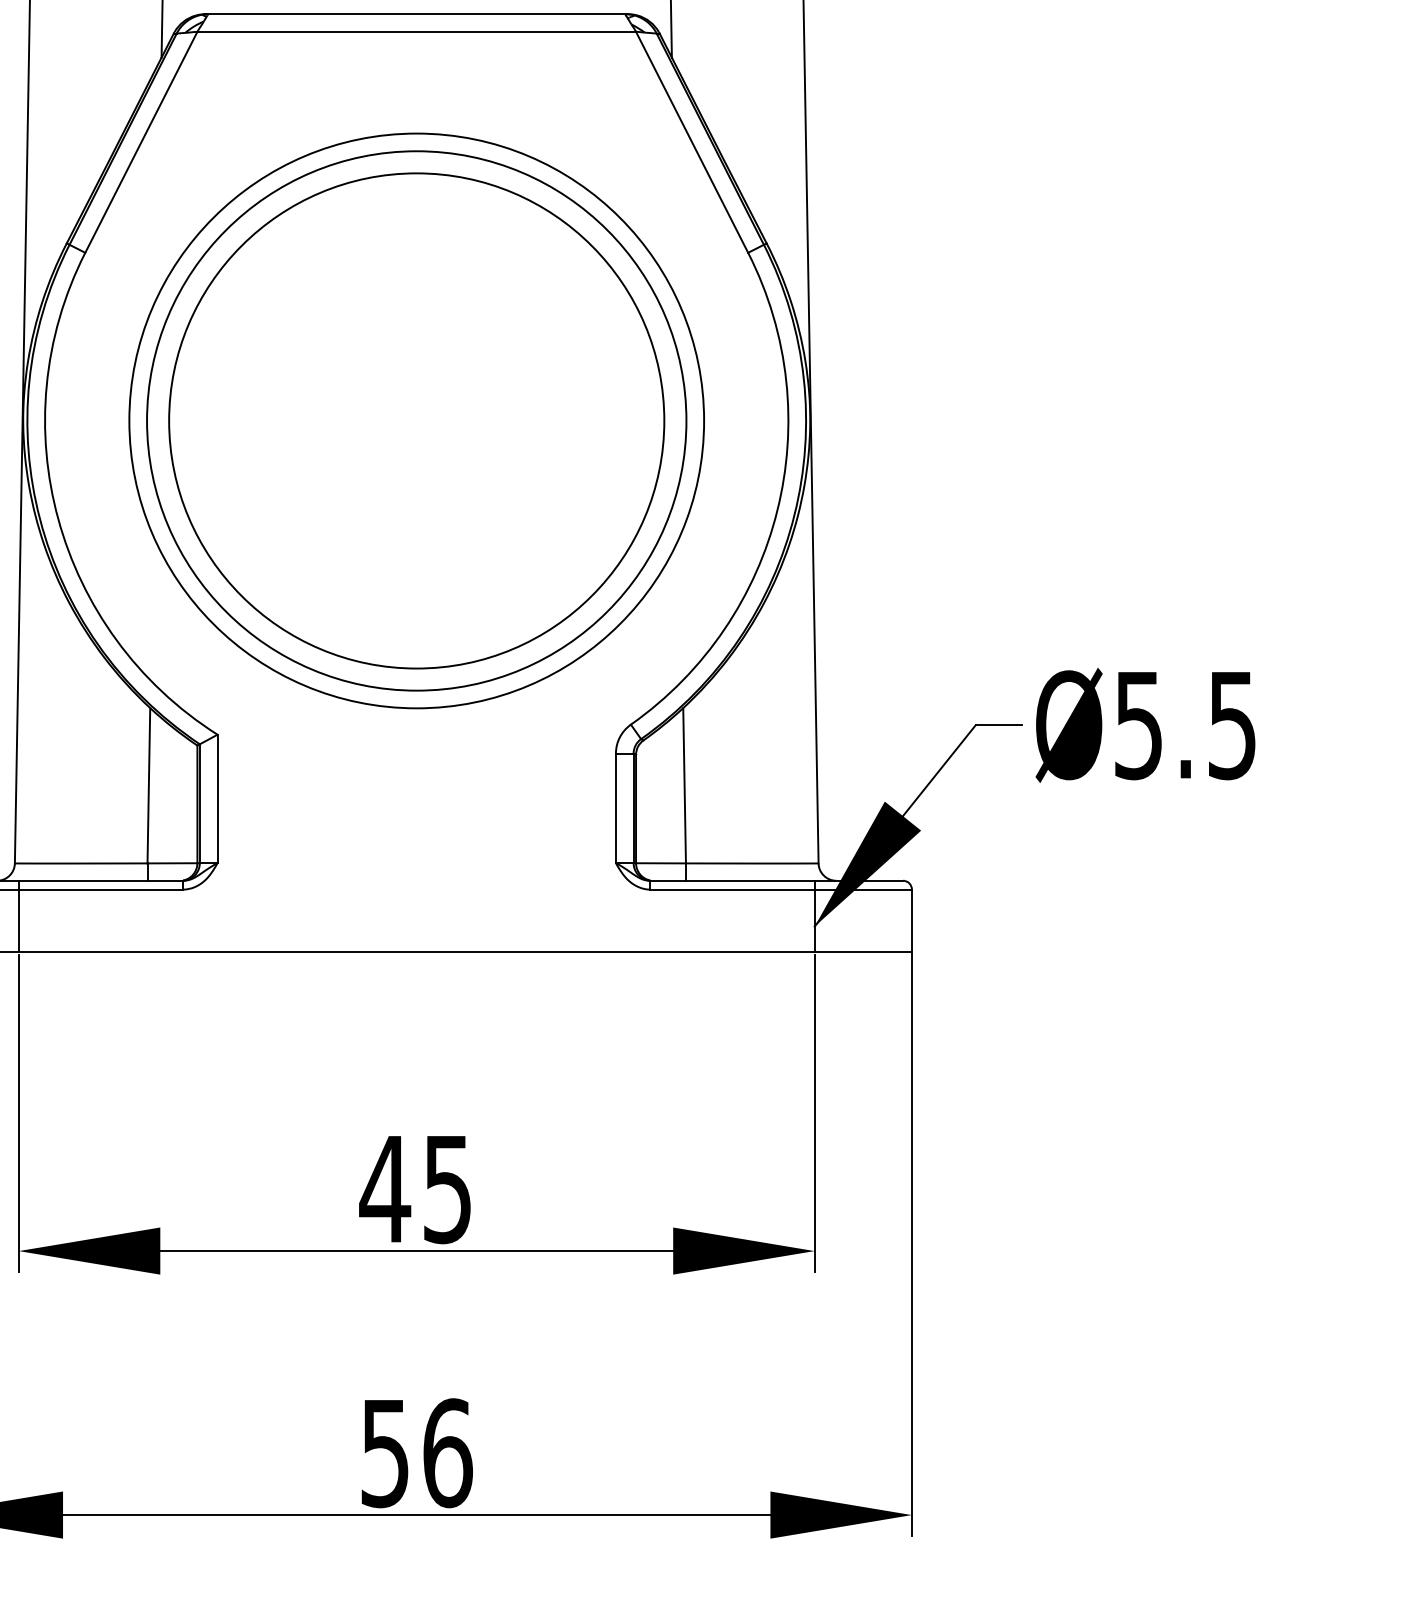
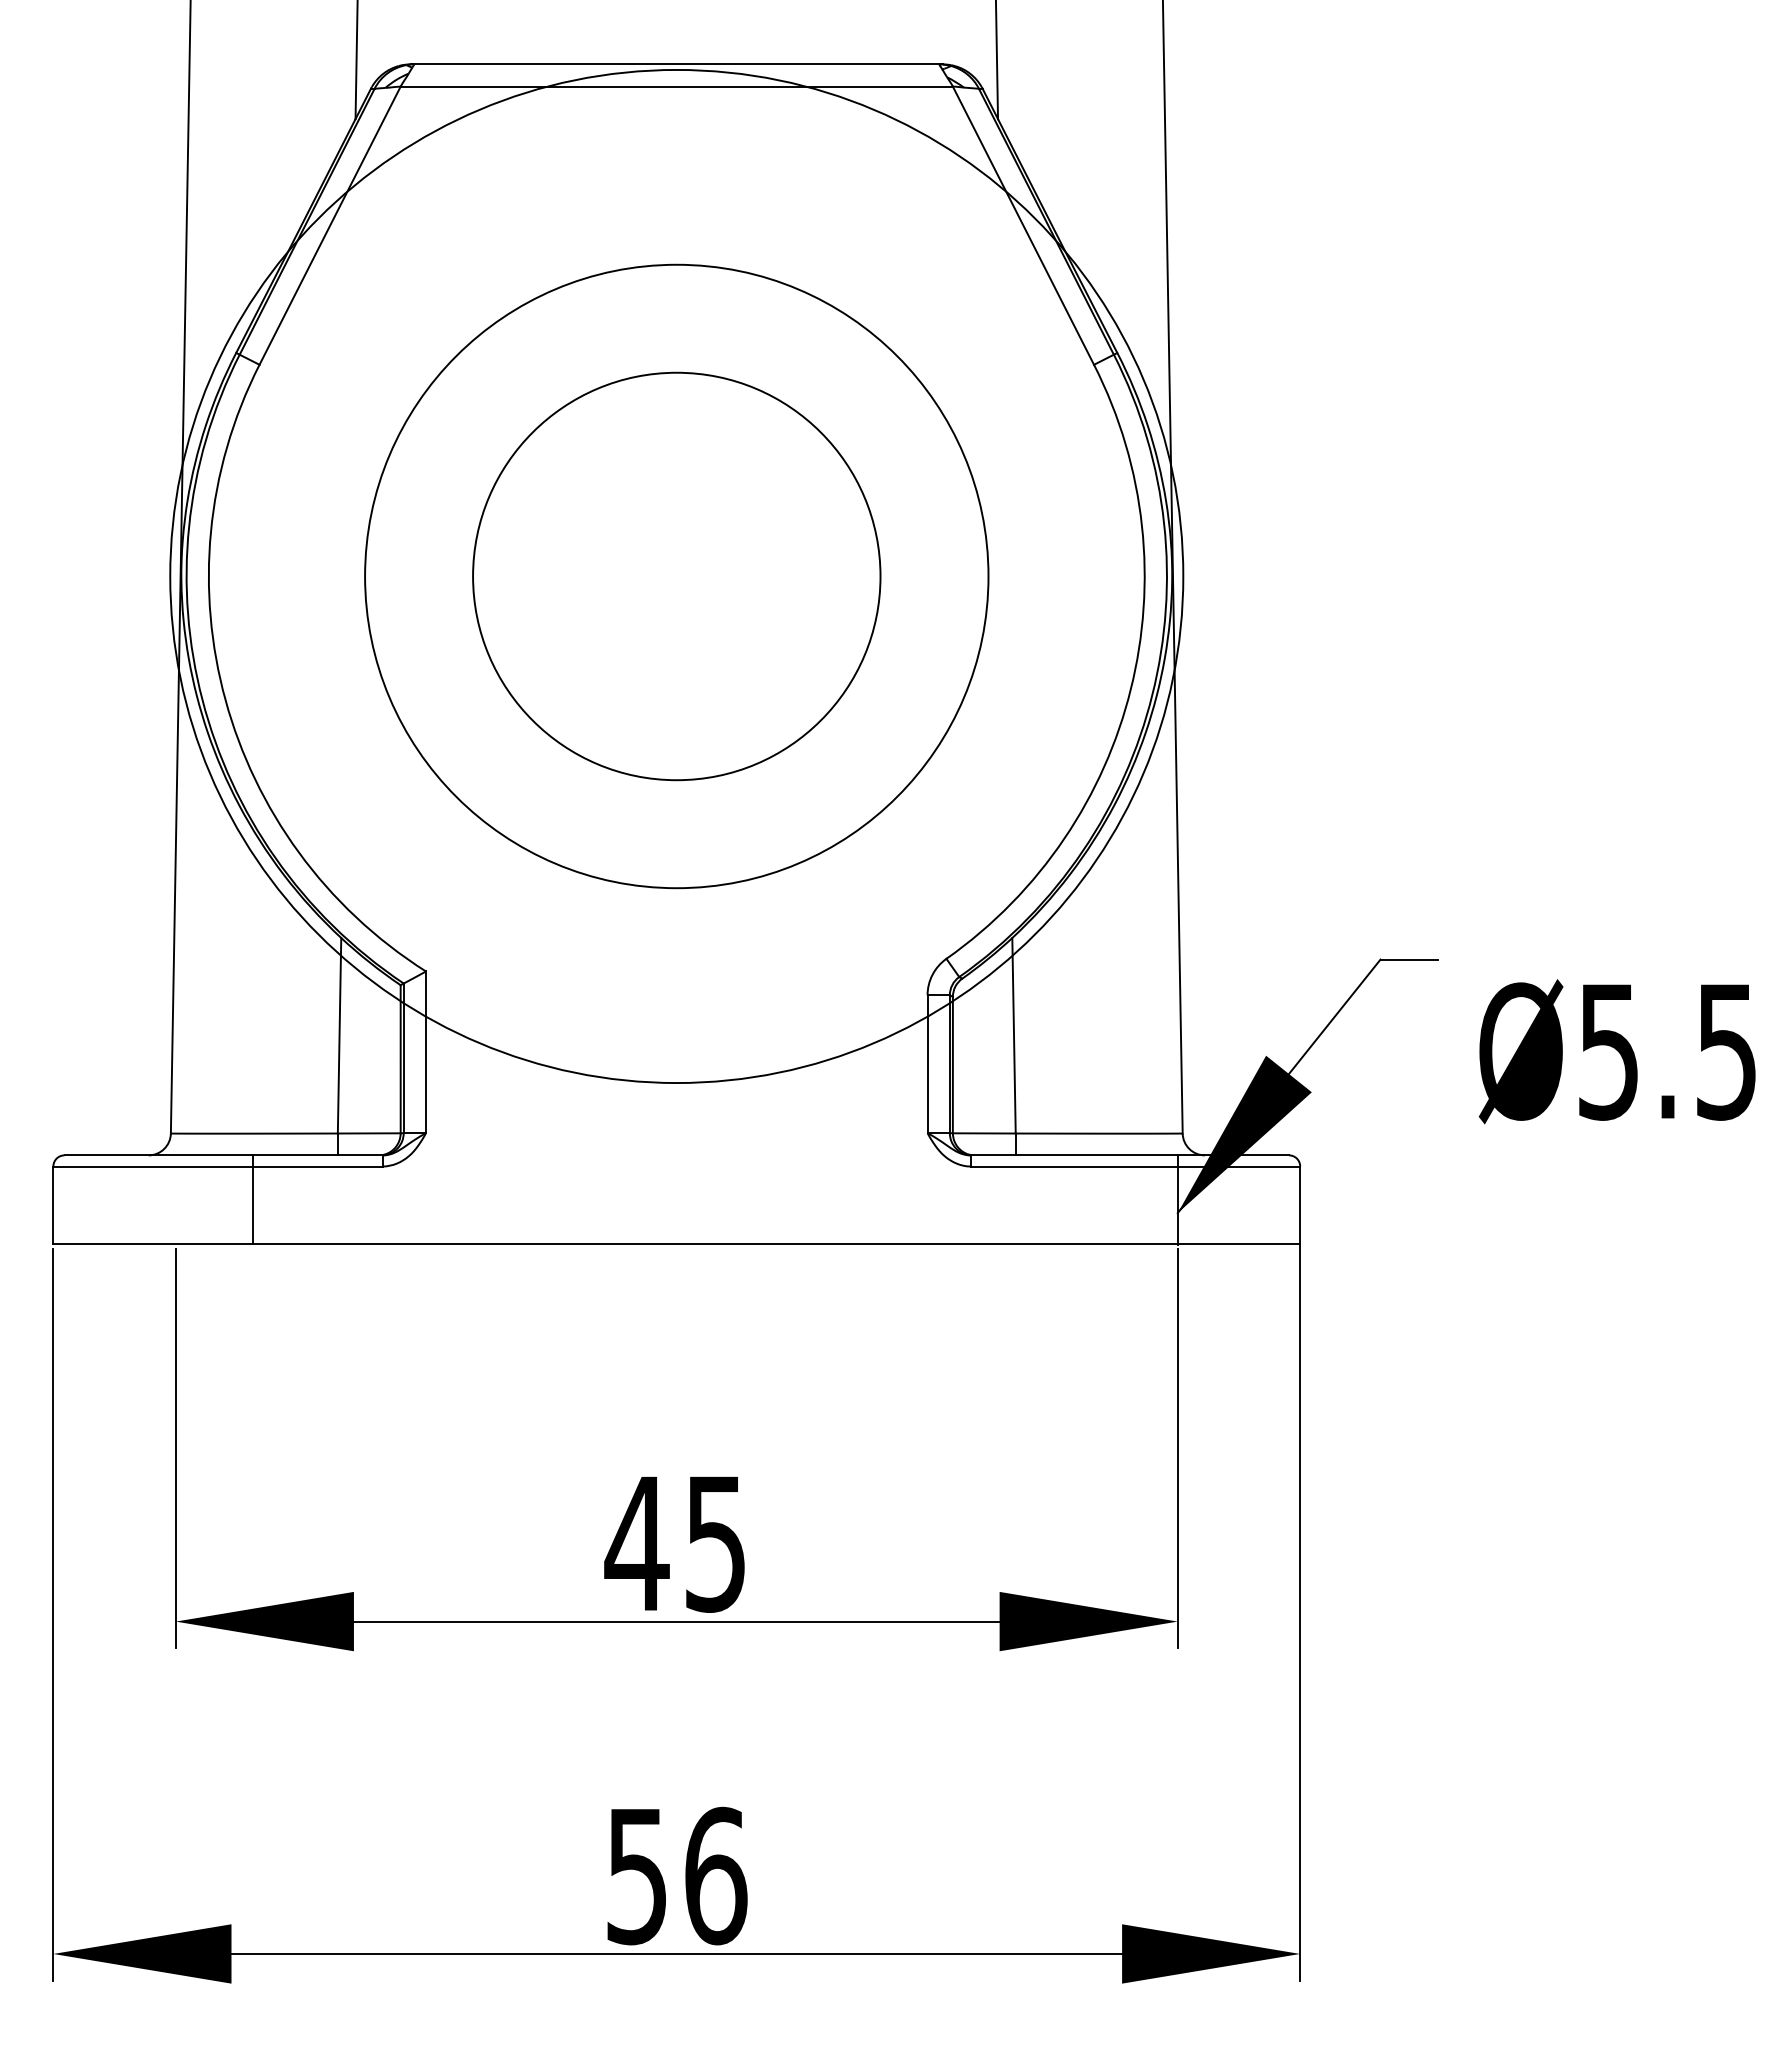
circle: (416, 420) -> (676, 576), size x0.6
circle: (416, 420) -> (676, 576), size x1.4
text: (1144, 725) -> (1616, 1051), moved
line: (18, 915) -> (252, 1199), moved

